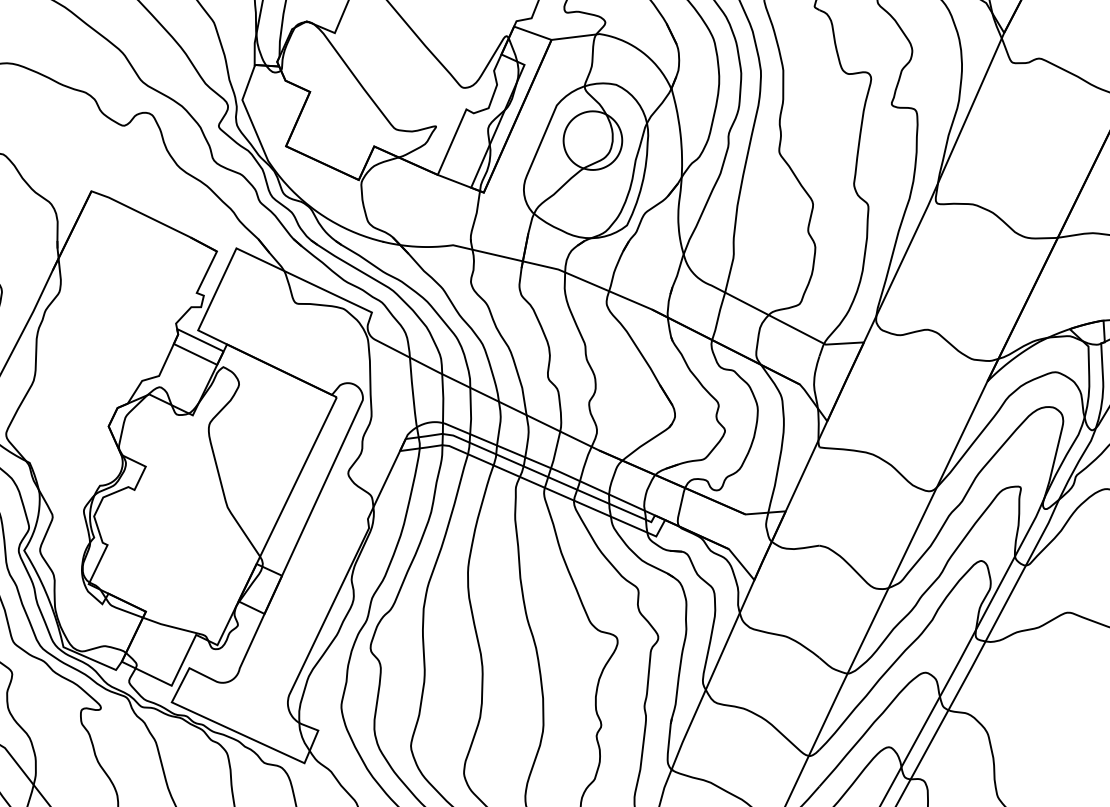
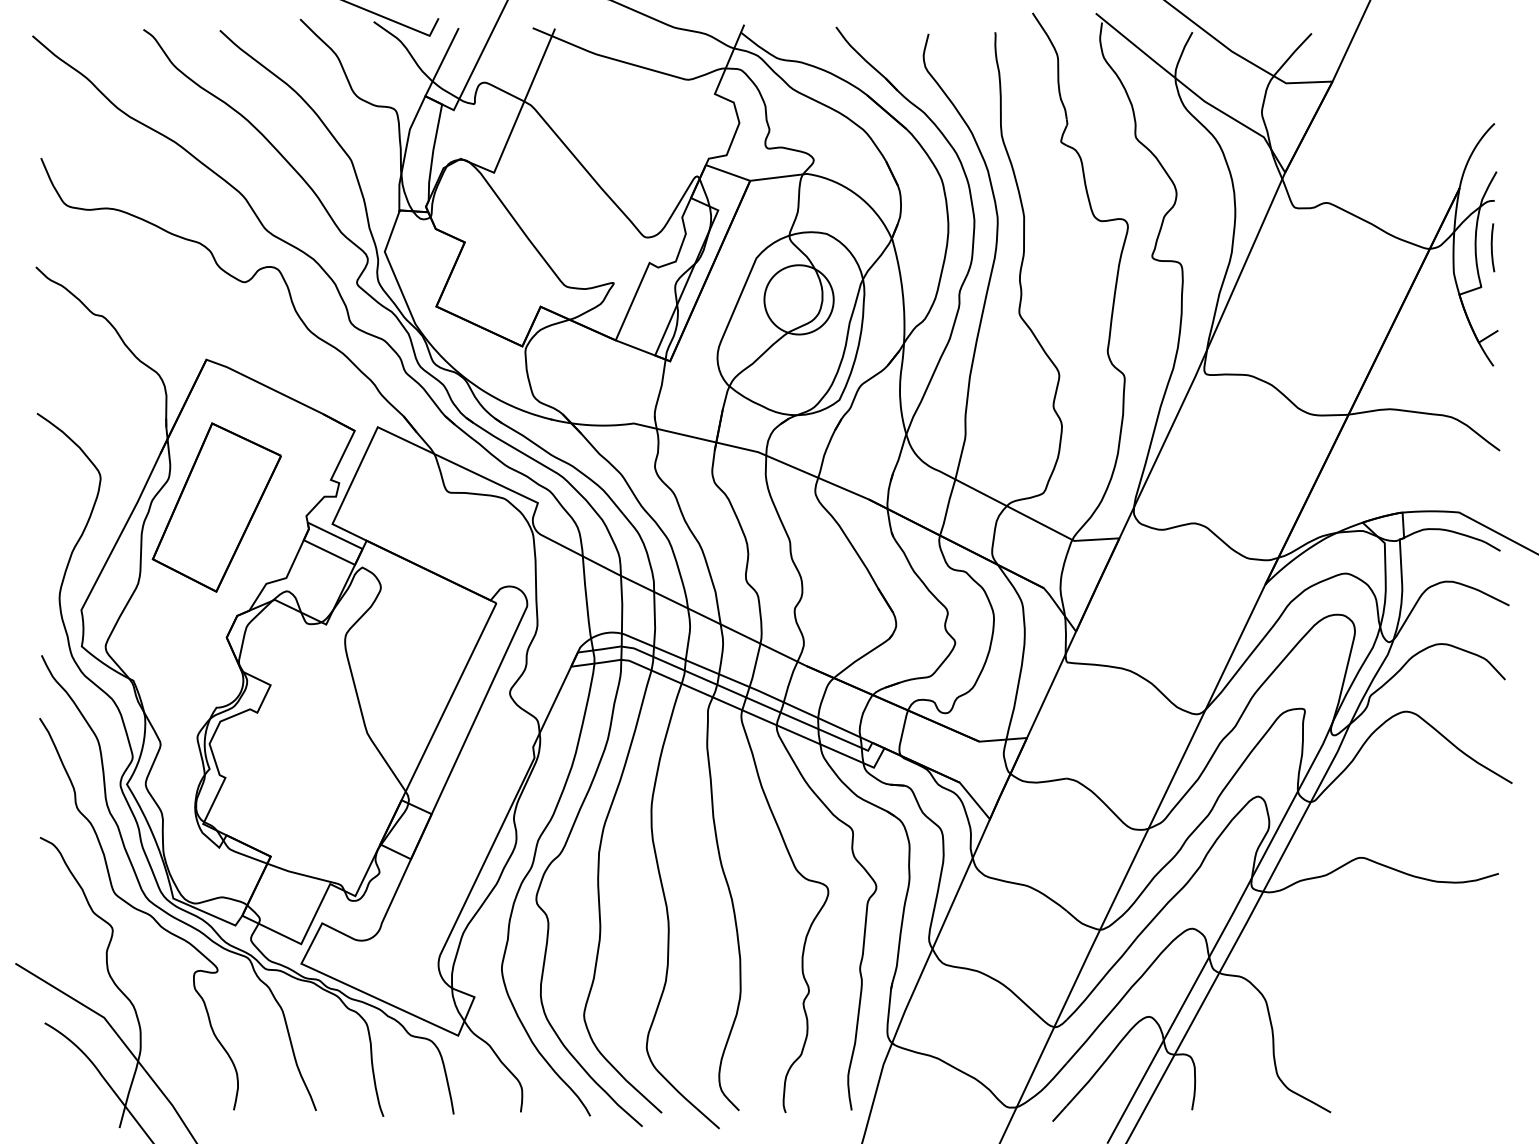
part: (99, 316) -> (216, 507), added

